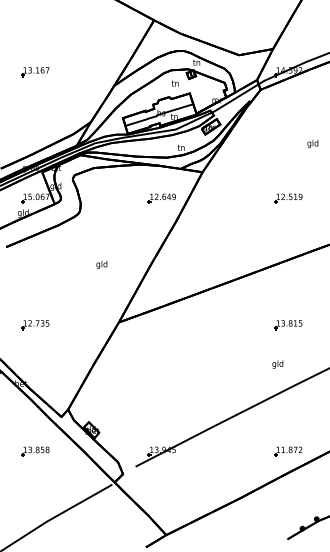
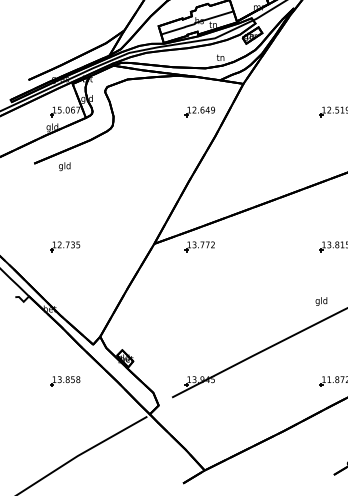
text: (101, 265) -> (64, 167), moved
part: (161, 325) -> (199, 247), added
text: (277, 364) -> (321, 301), moved

